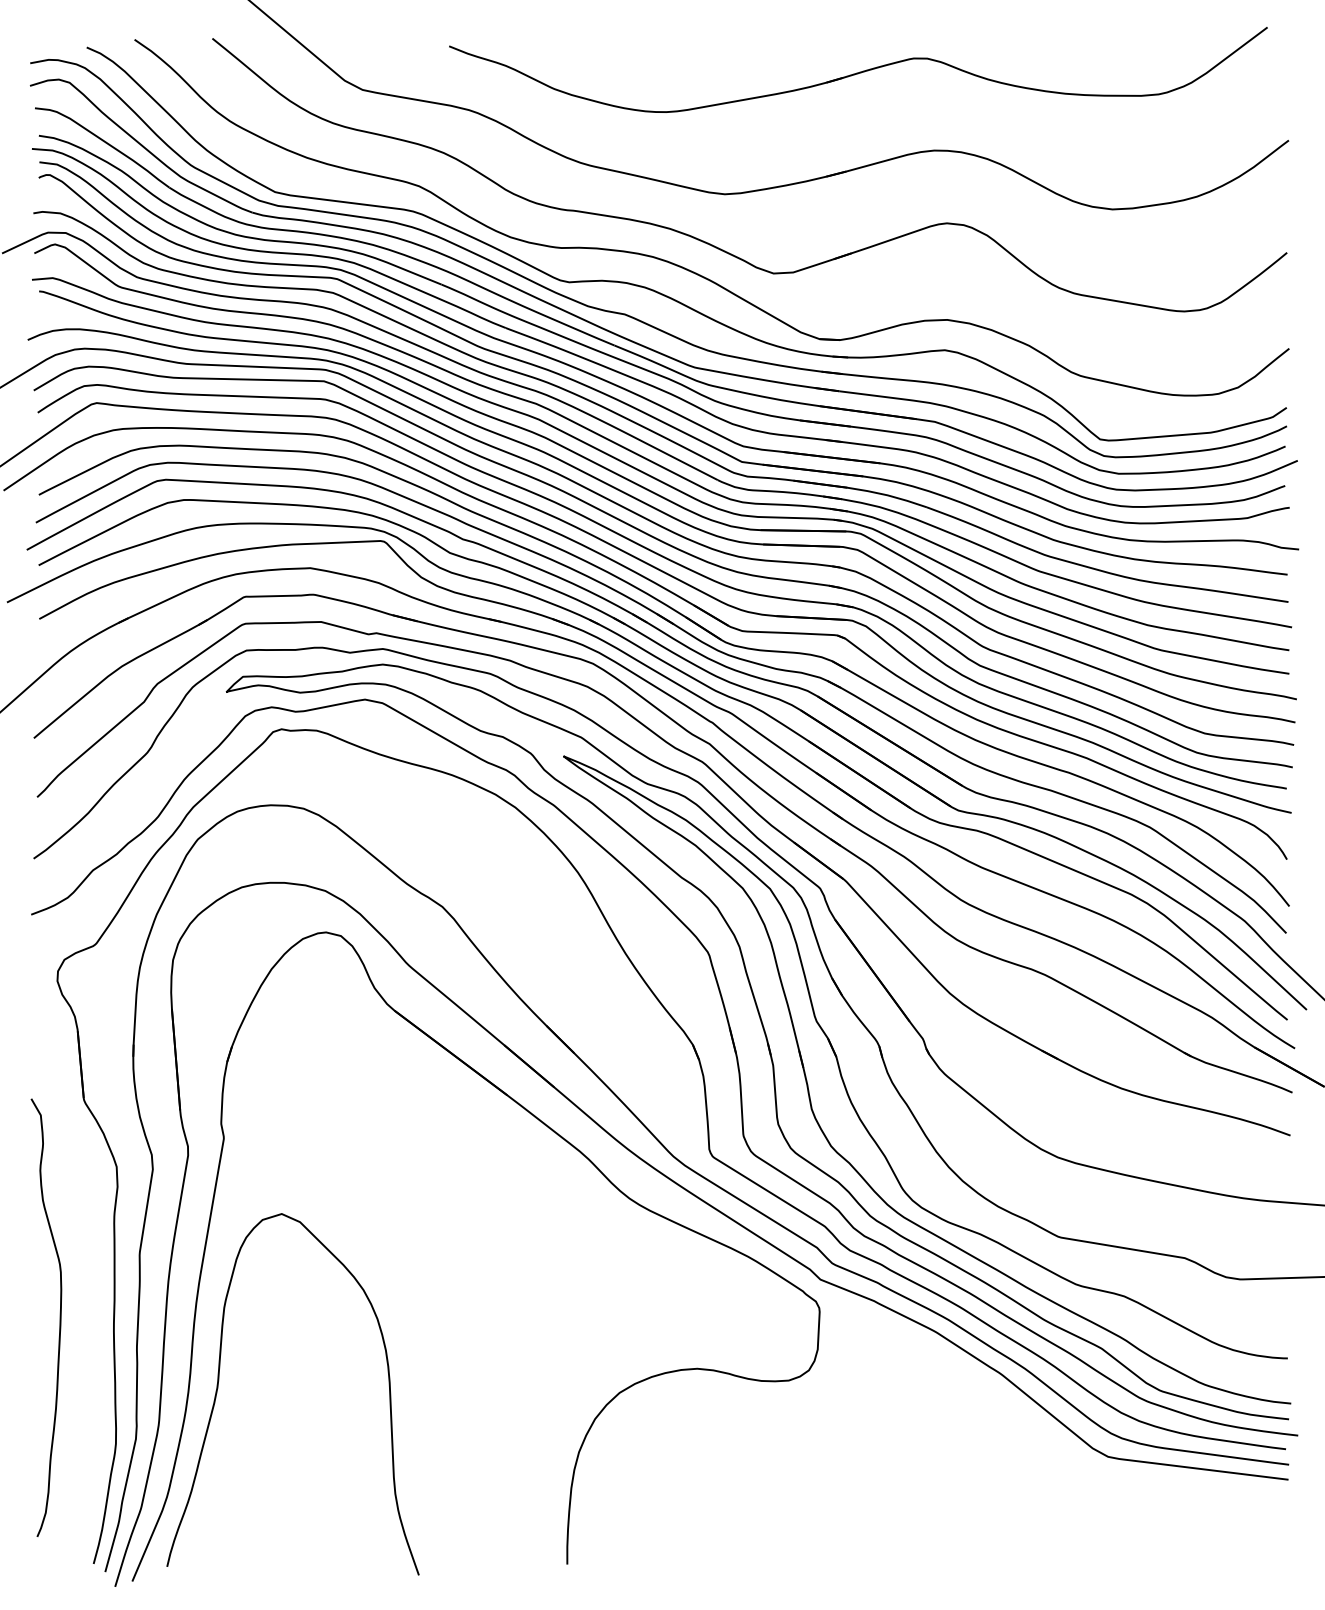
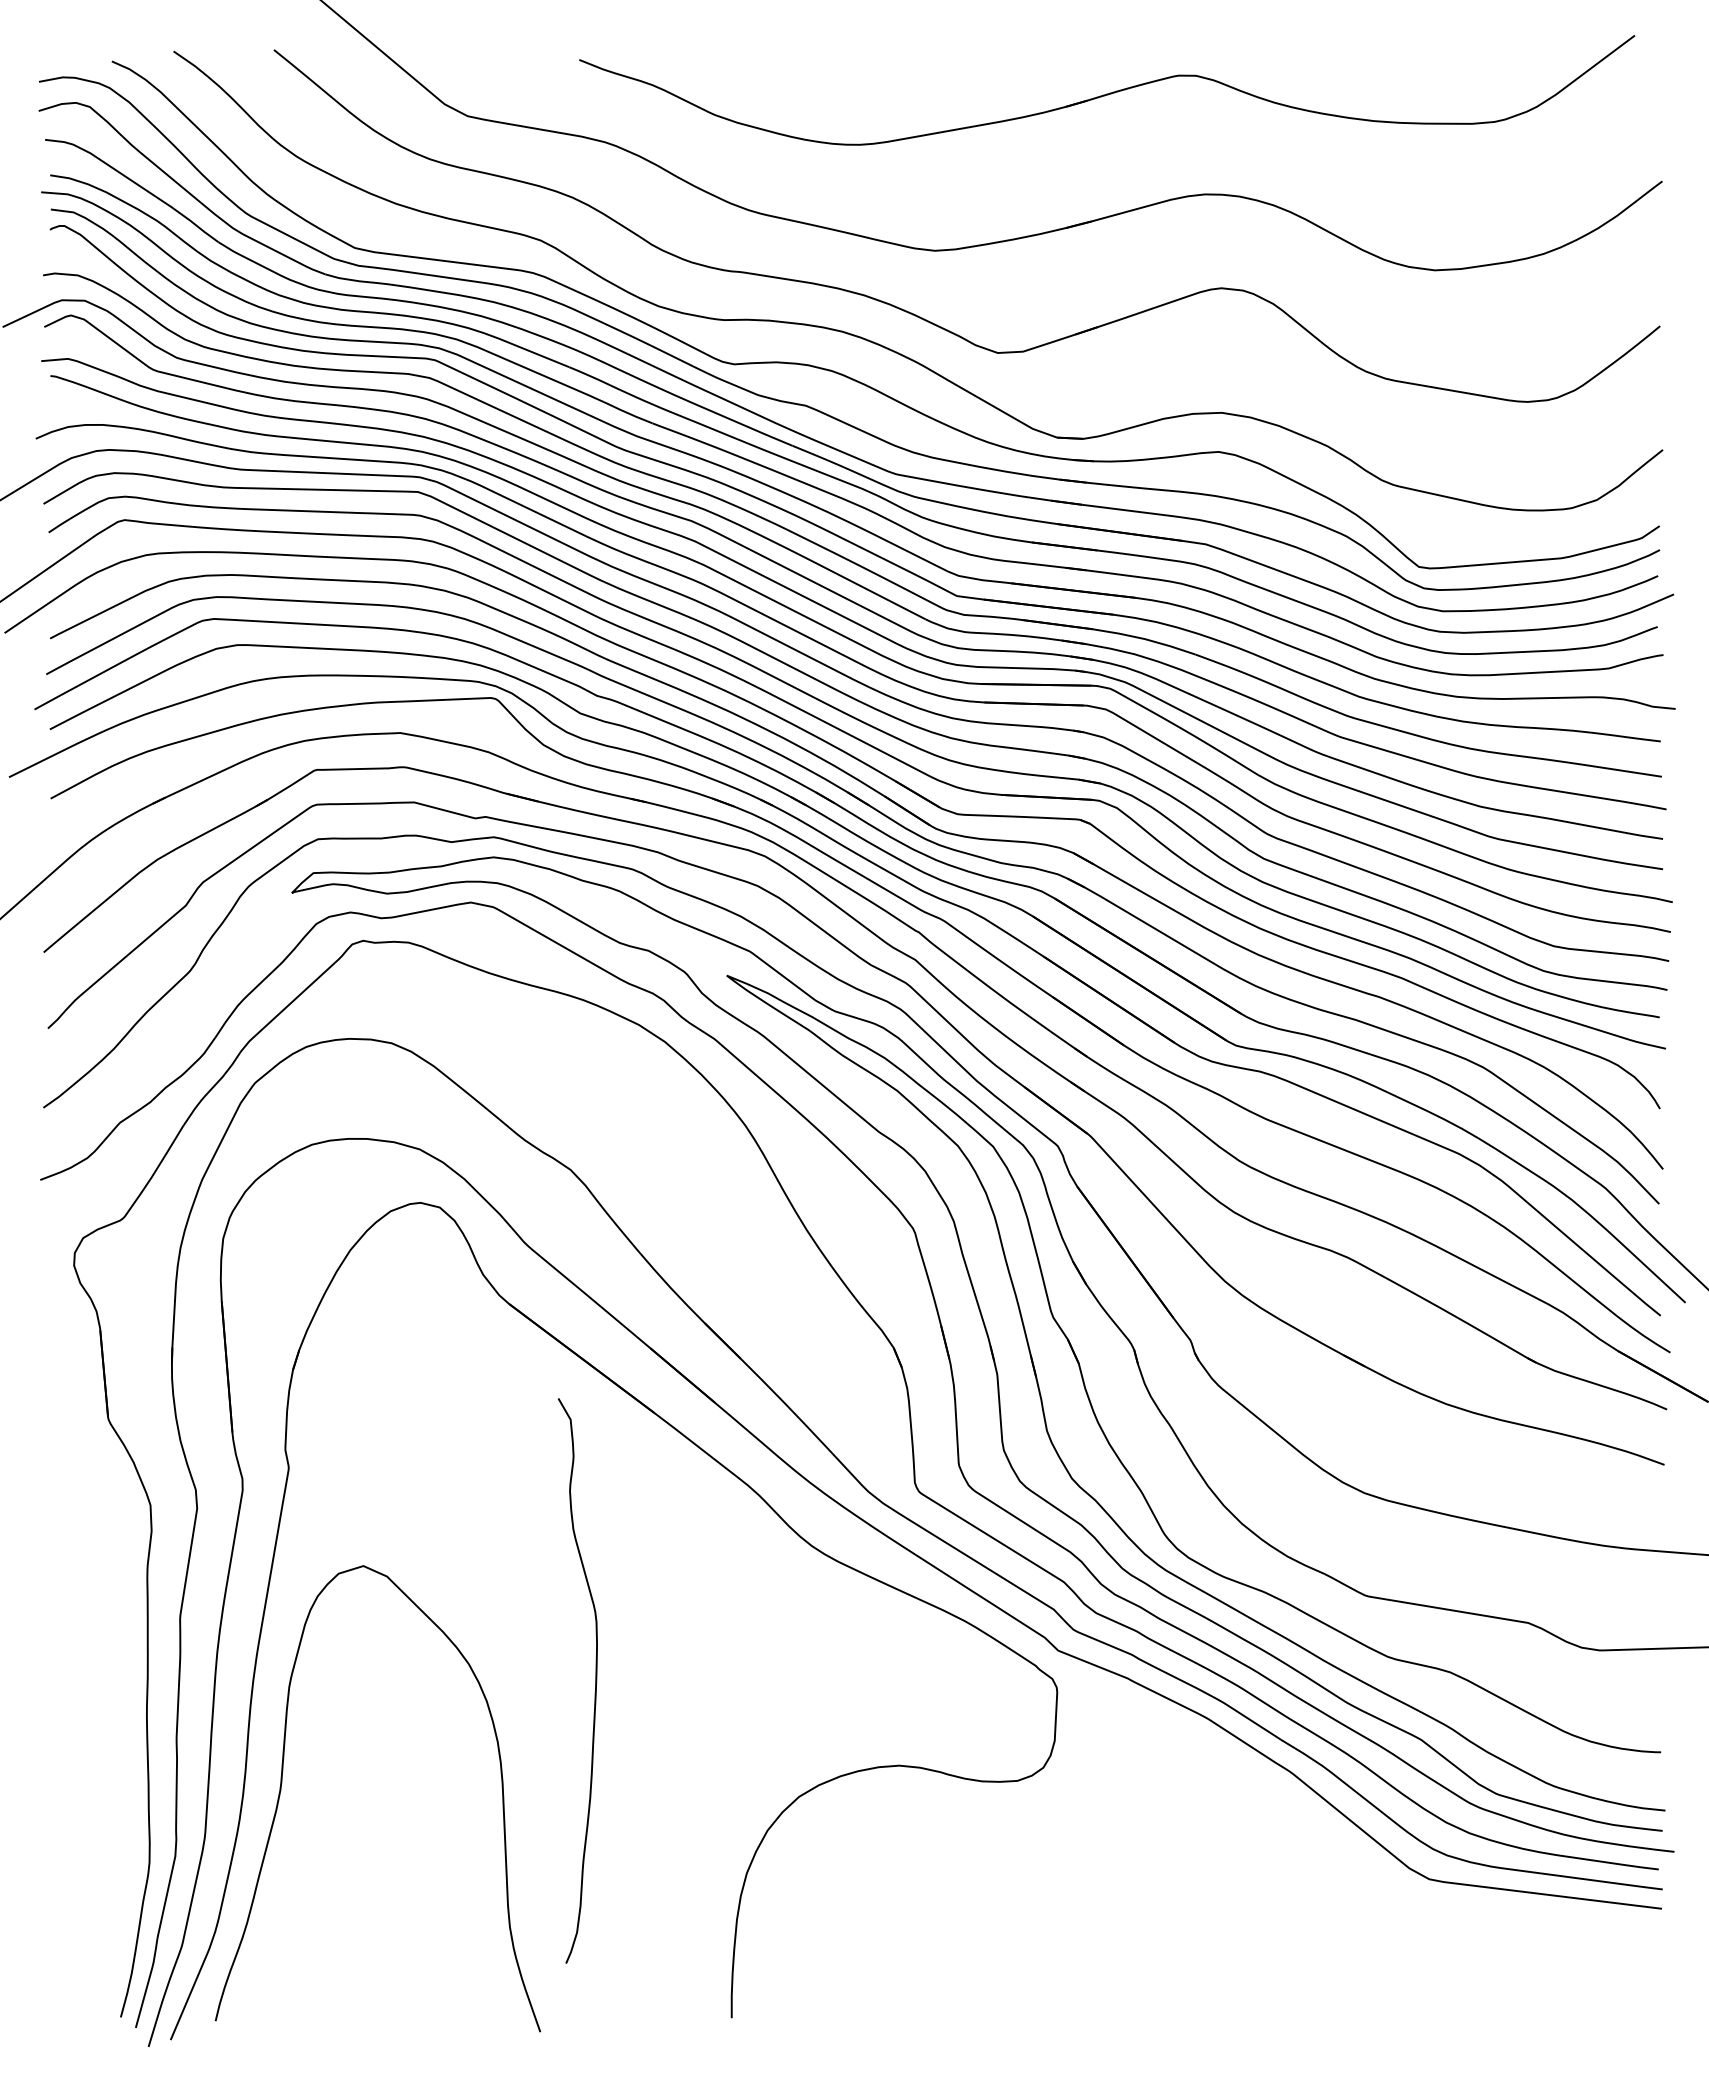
curve: (60, 1317) -> (595, 1680), moved

